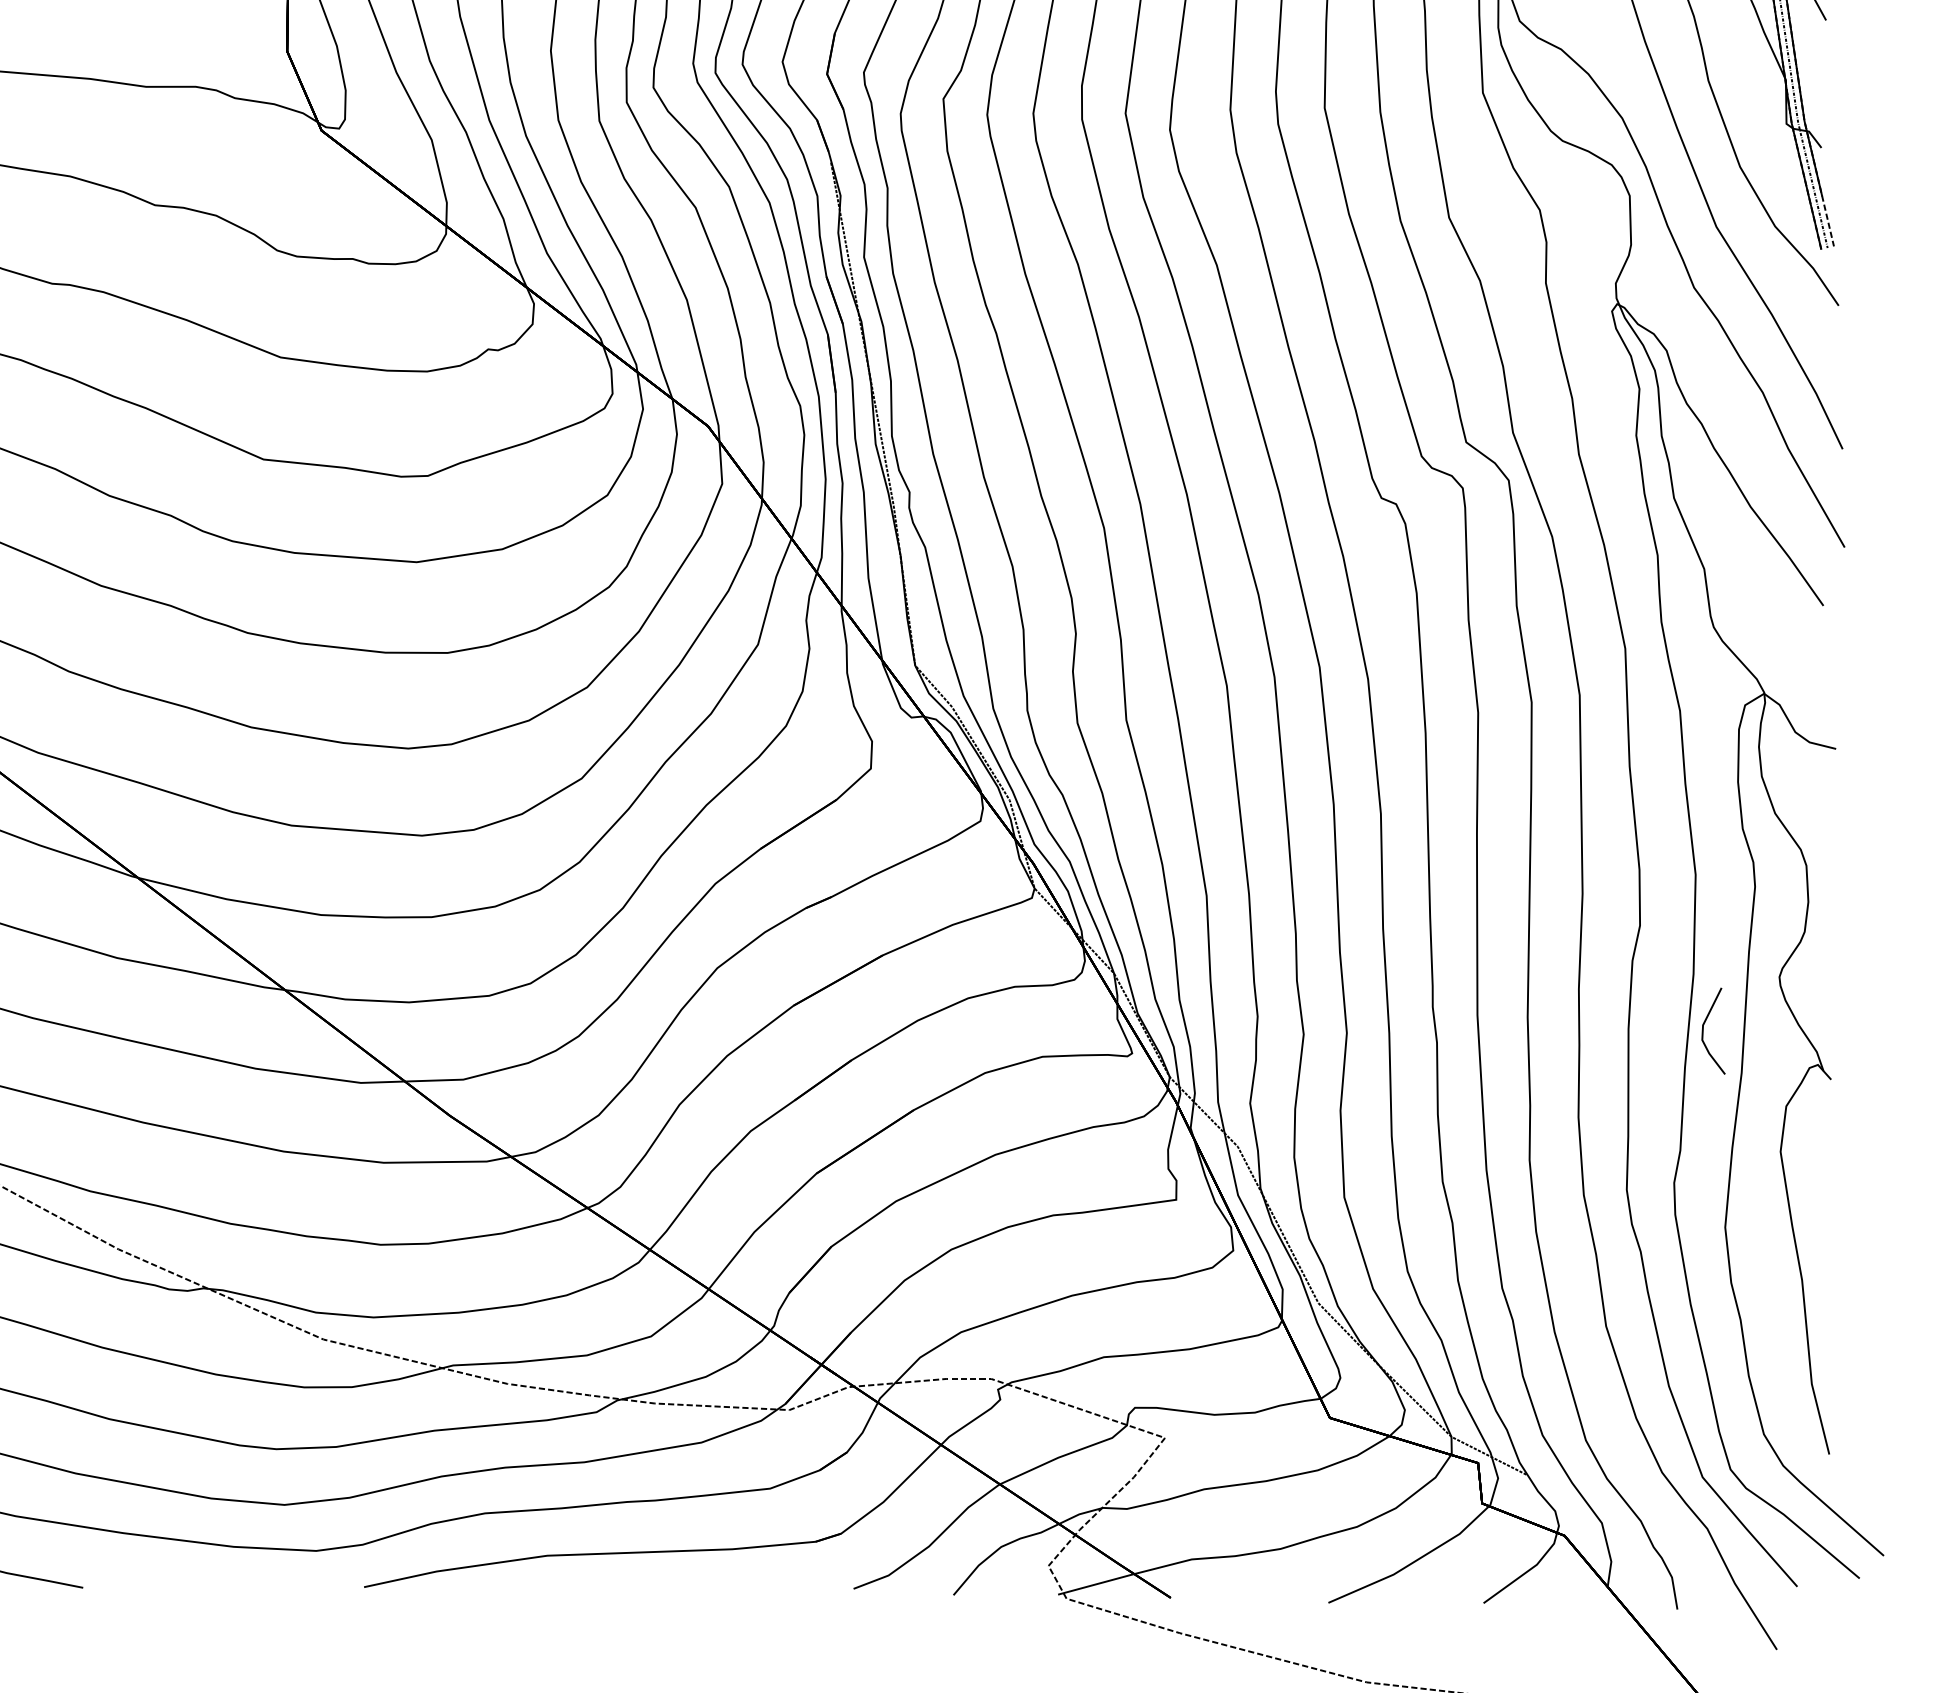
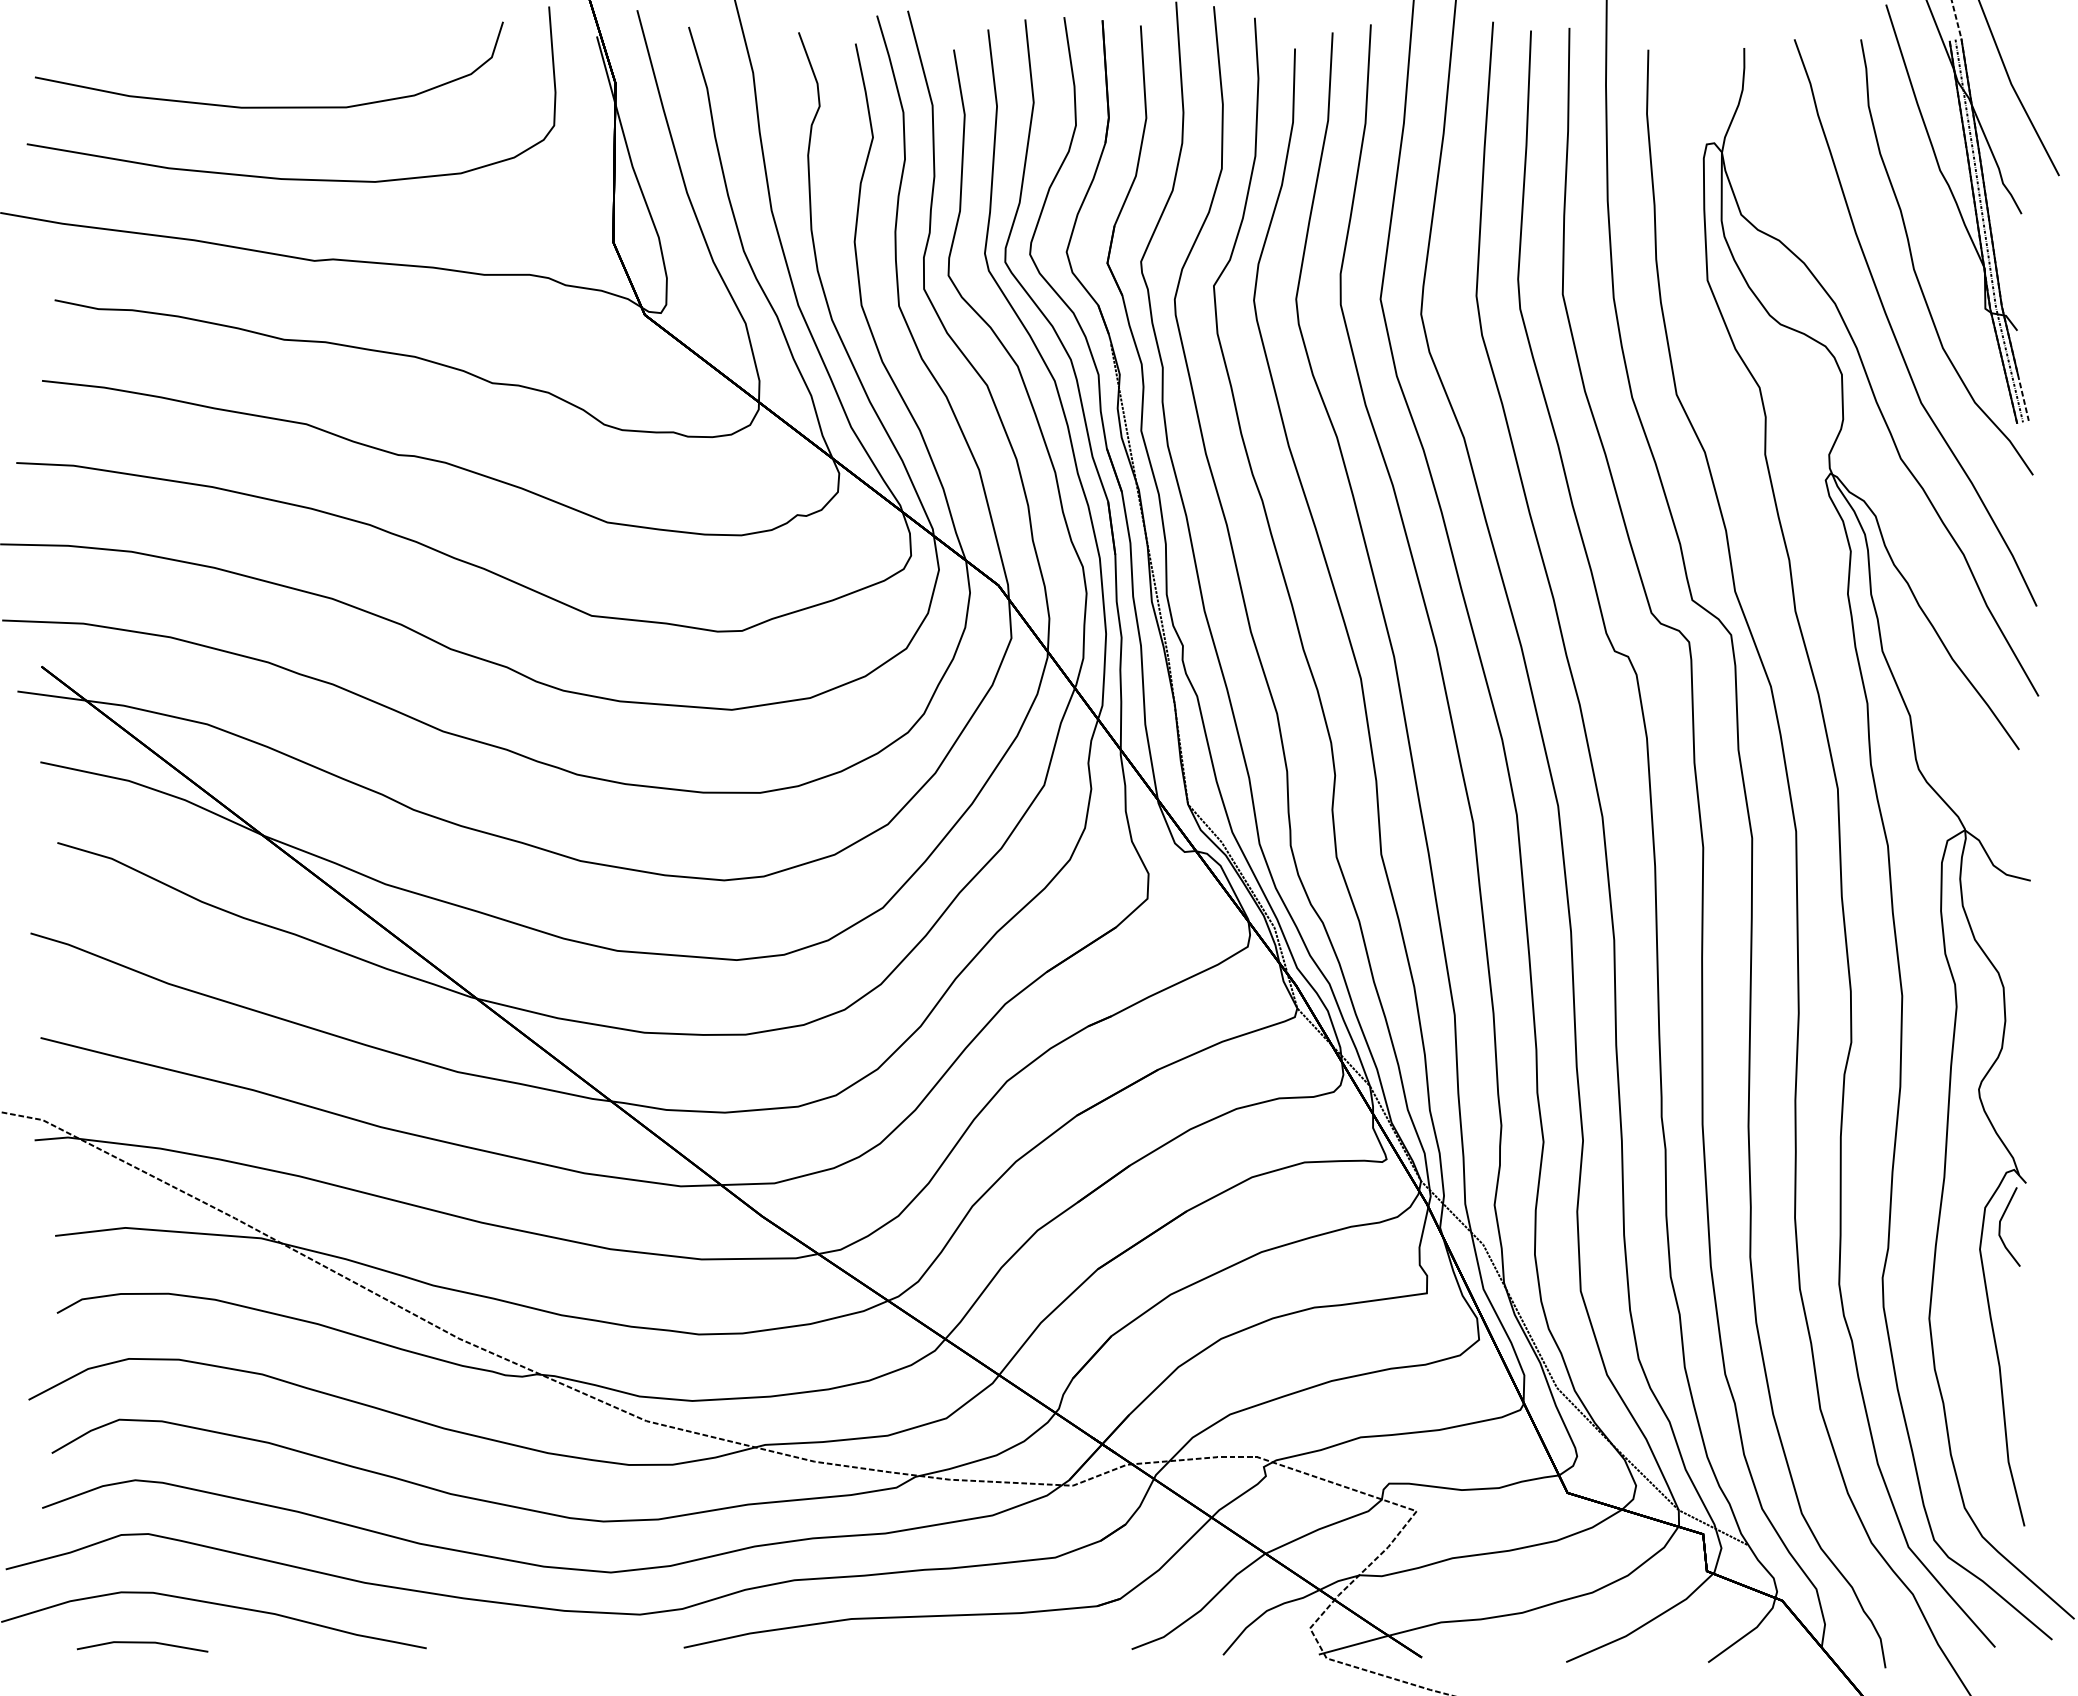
curve: (1703, 1030) -> (2000, 1226), moved

